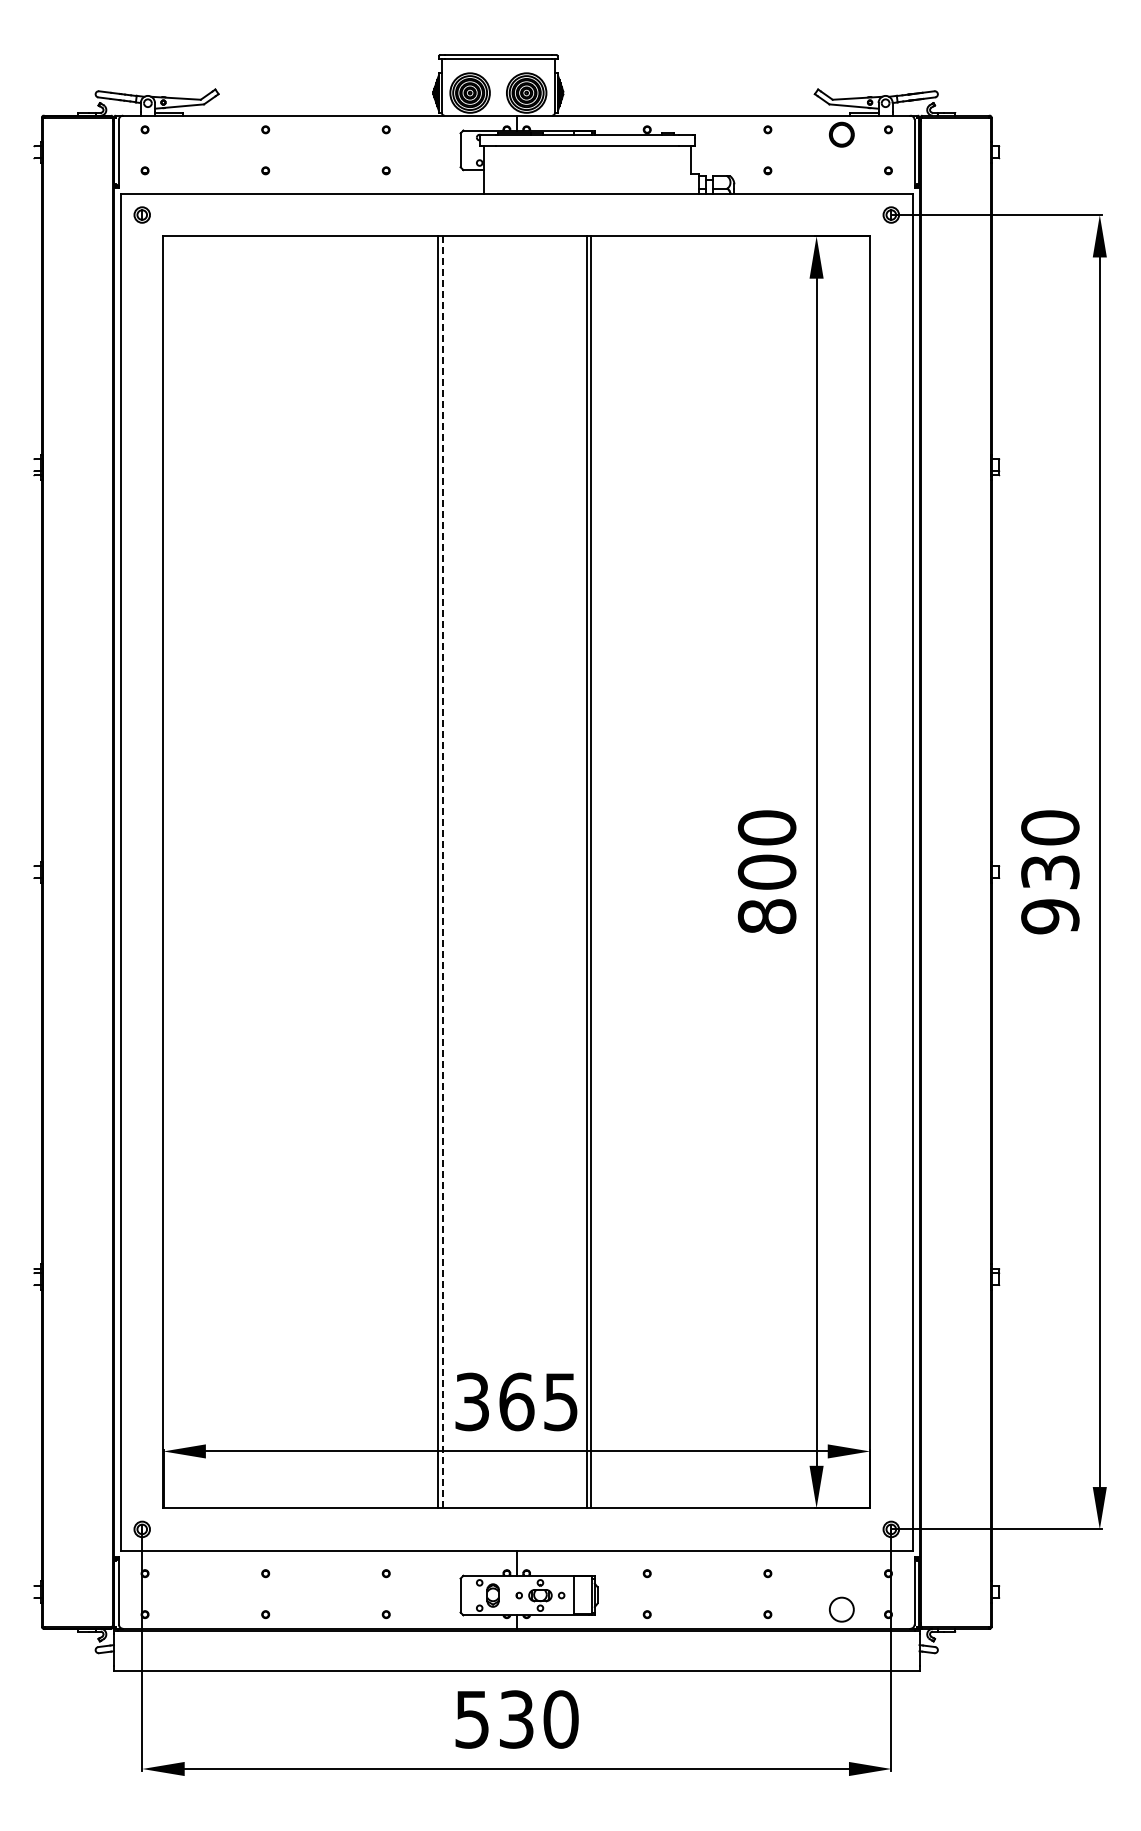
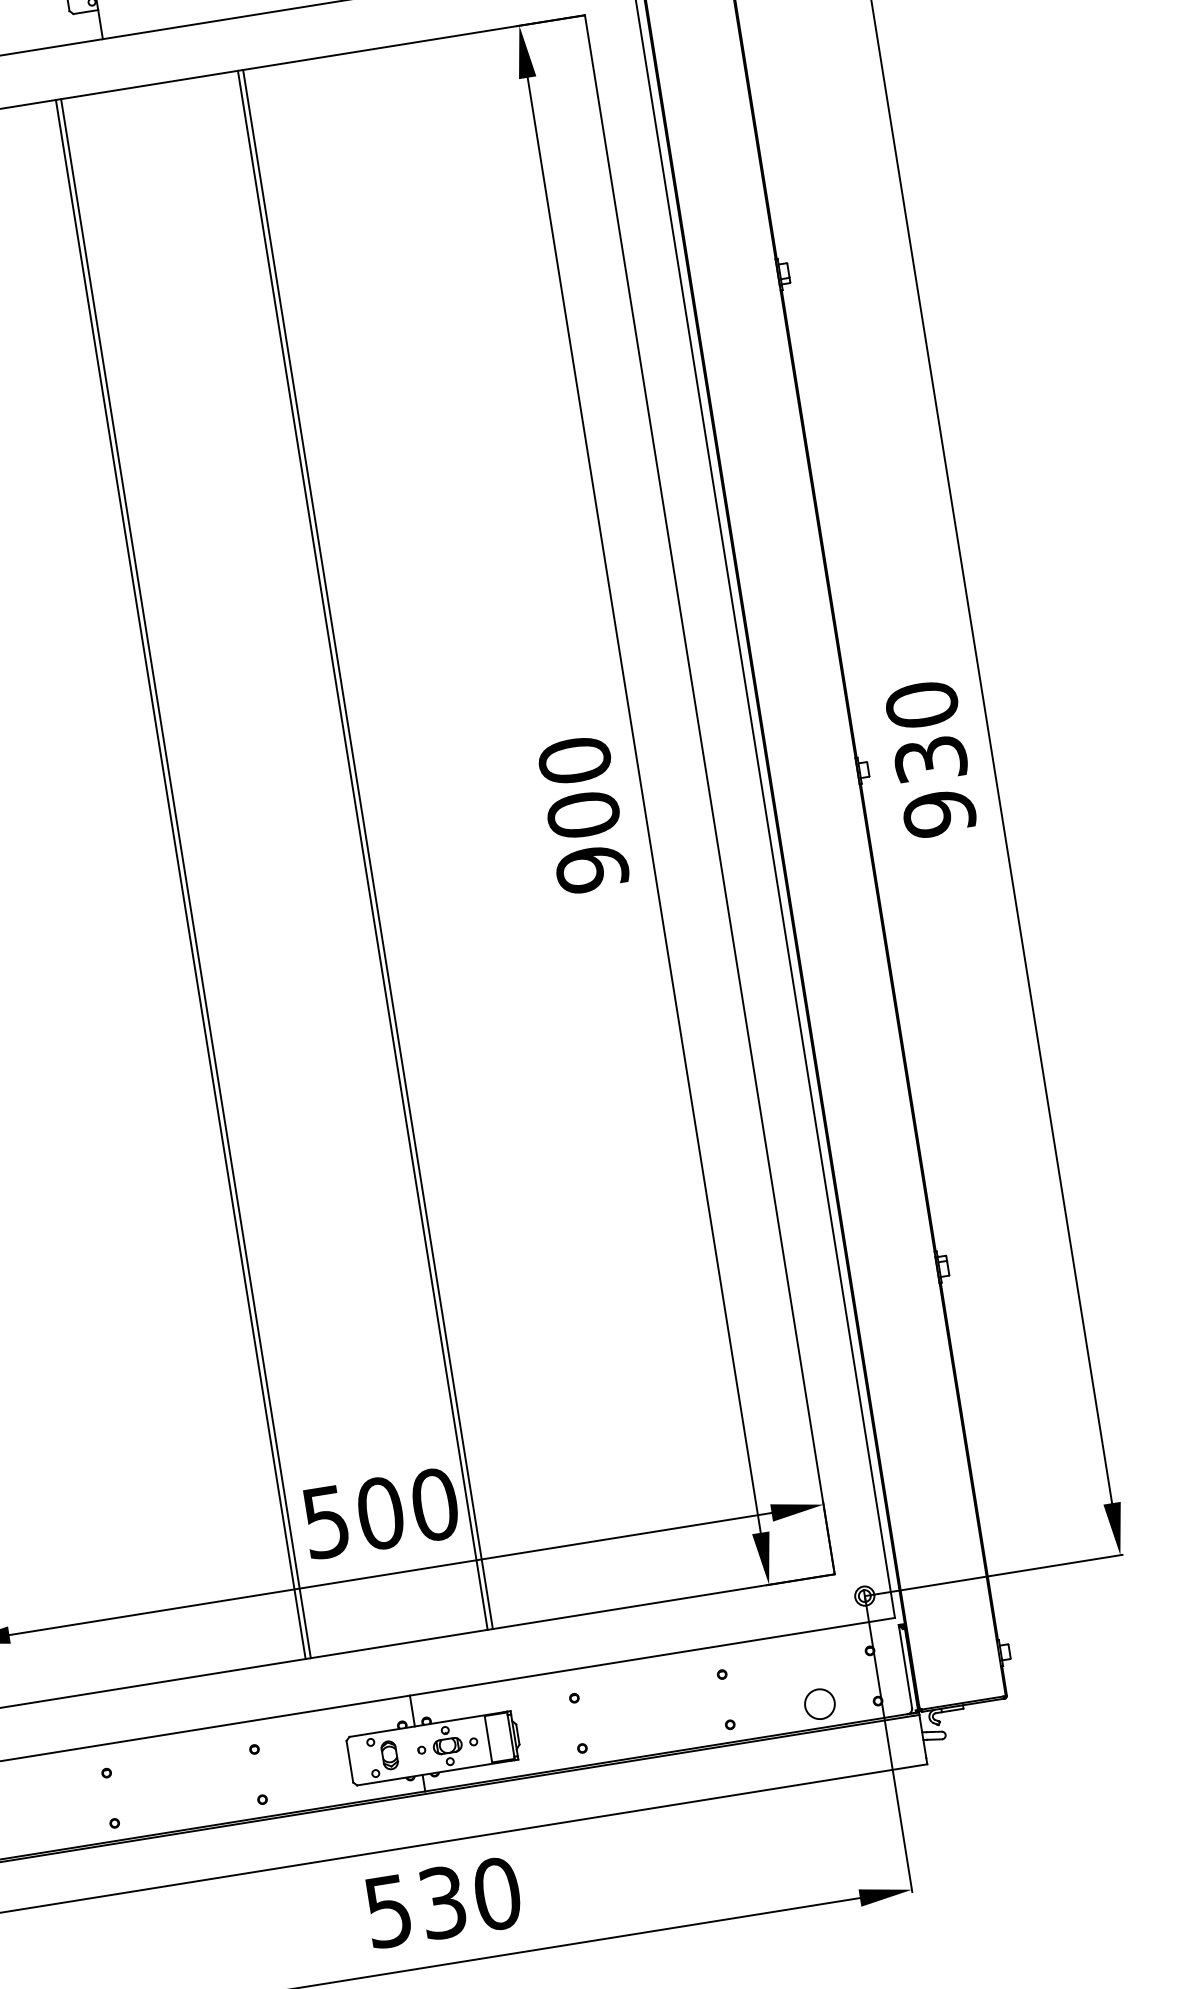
line: (442, 872) -> (185, 879), dashed -> solid
text: (767, 916) -> (592, 869), 800 -> 900
text: (517, 1401) -> (381, 1512), 365 -> 500

